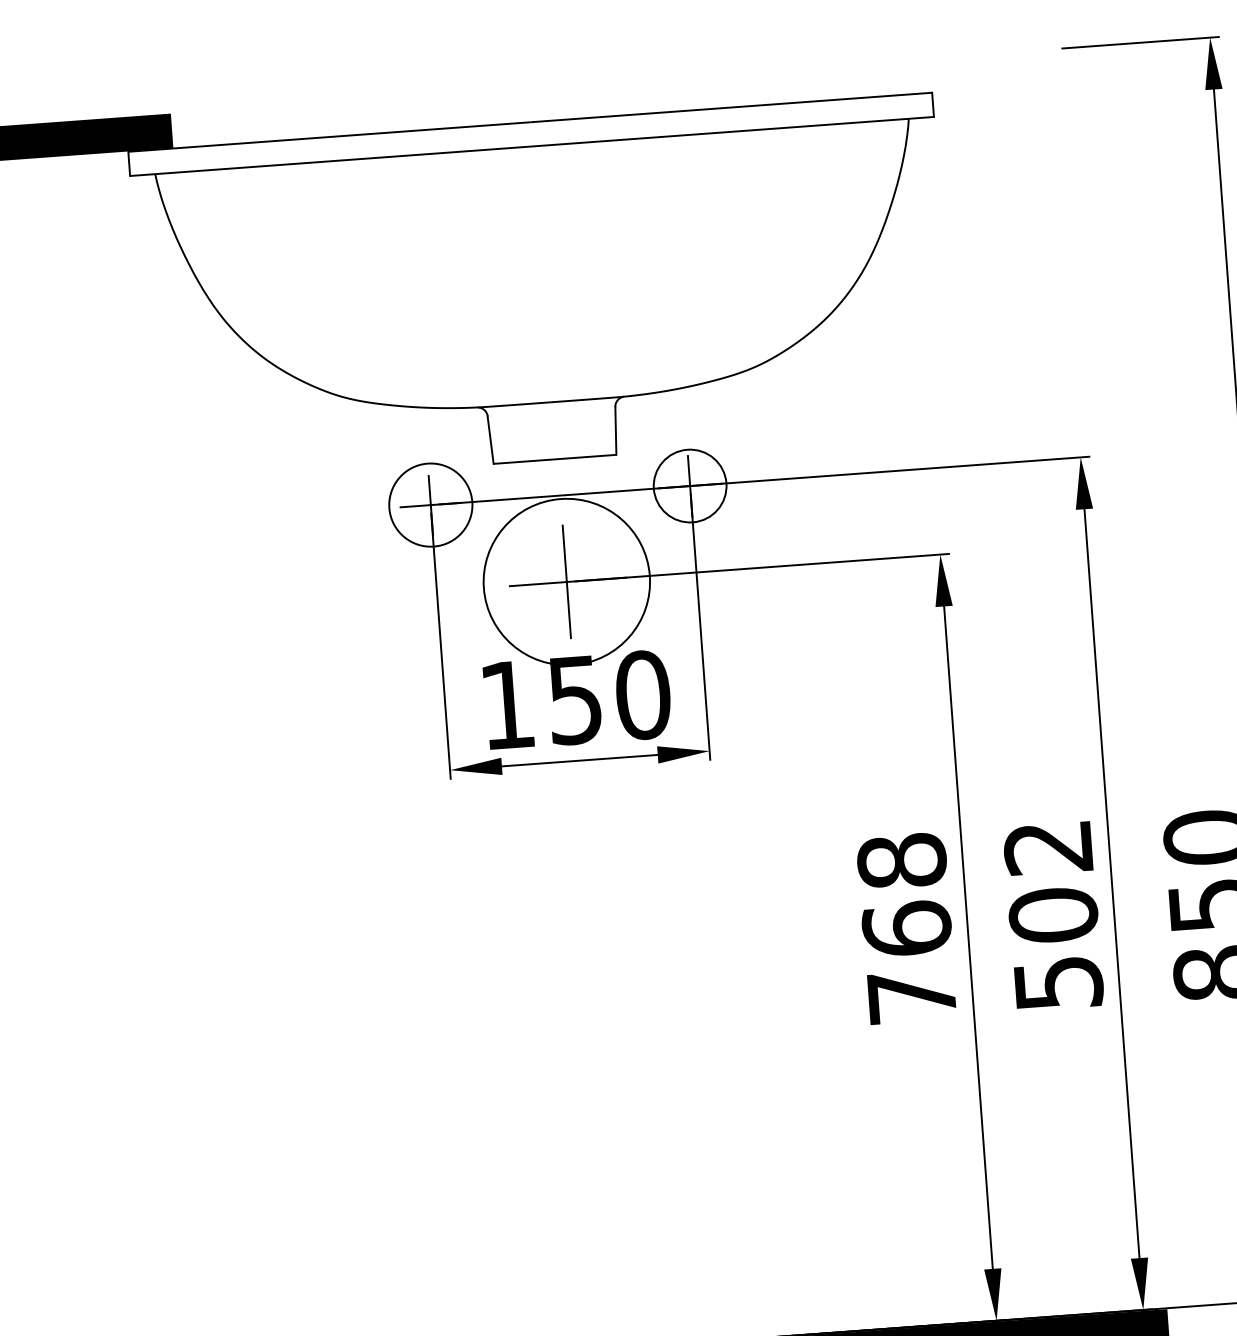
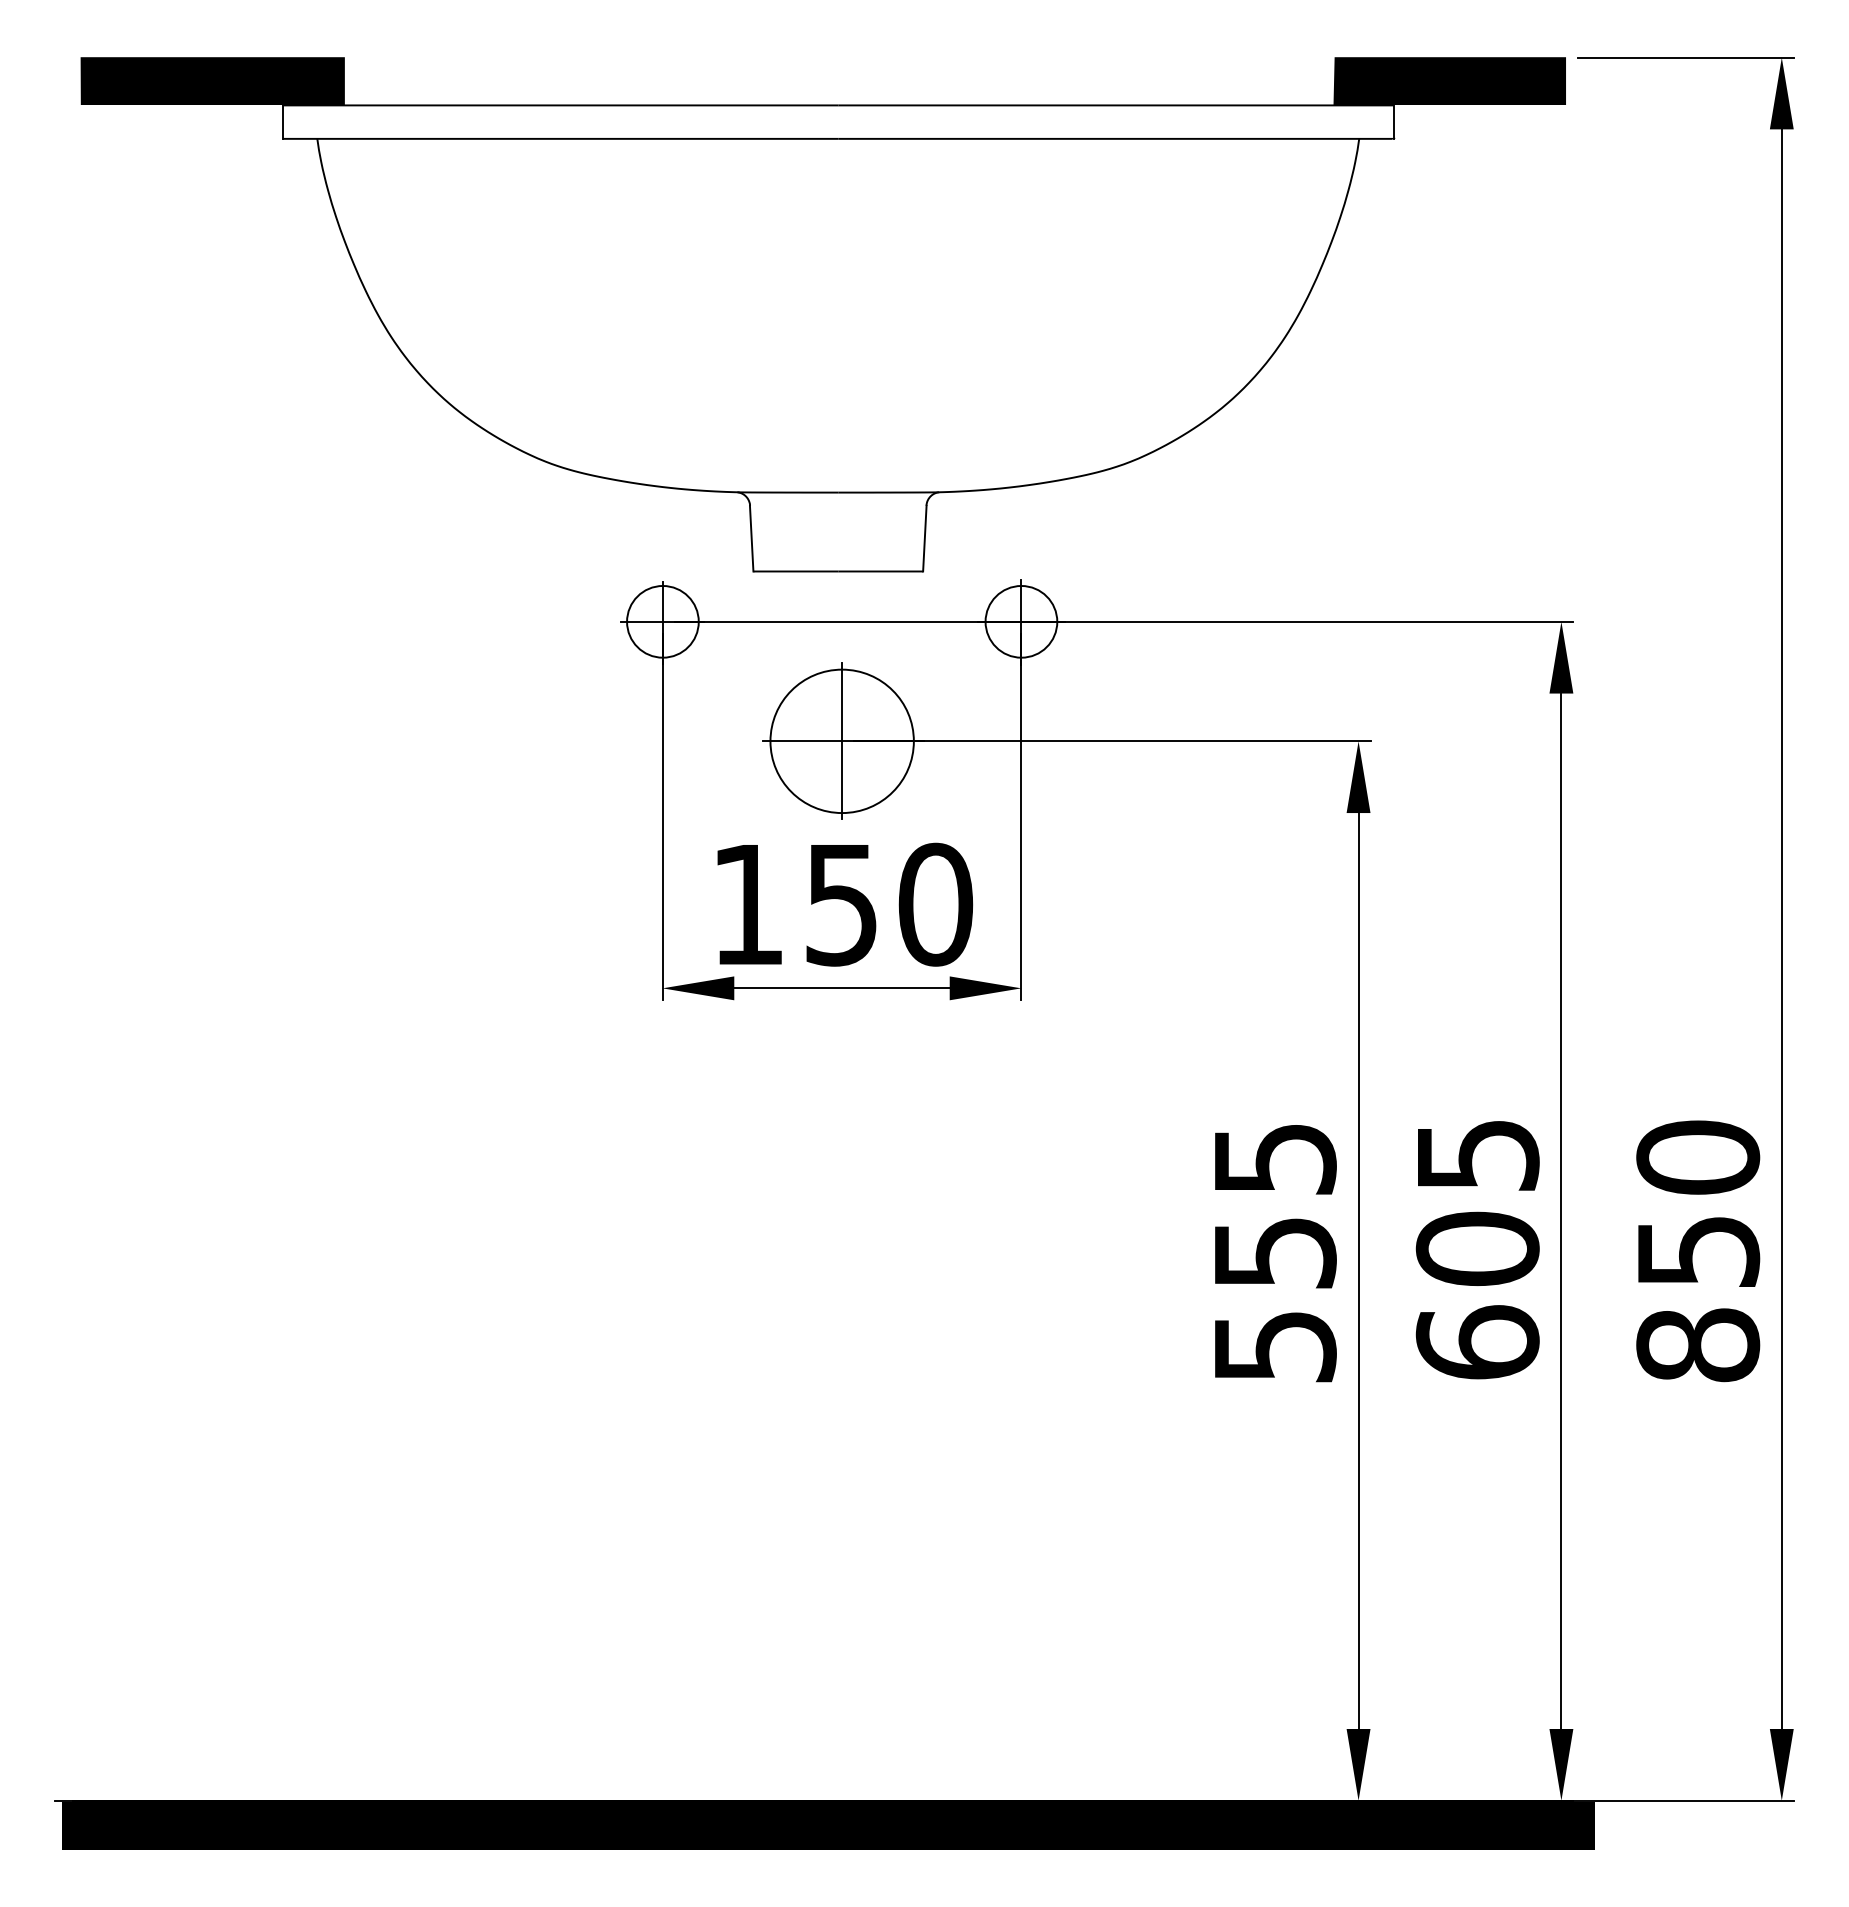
fill: (971, 72) -> (1449, 81), added
circle: (690, 485) -> (1021, 621), size x0.71
circle: (430, 504) -> (662, 621), size x0.62
circle: (566, 582) -> (841, 741), size x0.62
text: (1053, 916) -> (1477, 1250), 502 -> 605
text: (906, 928) -> (1274, 1252), 768 -> 555

